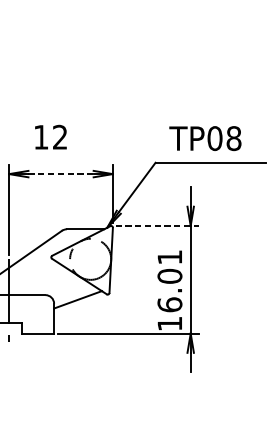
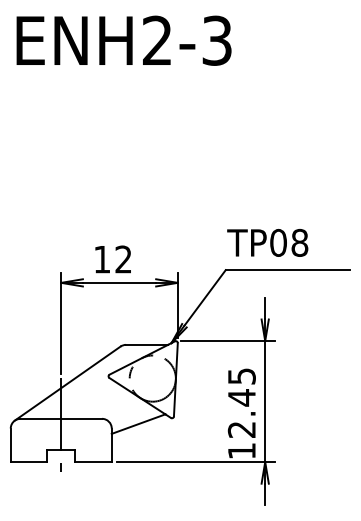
text: (50, 137) -> (112, 259), moved
text: (205, 138) -> (267, 242), moved
line: (61, 173) -> (119, 282), dashed -> solid
line: (158, 226) -> (228, 341), dashed -> solid
text: (169, 280) -> (241, 402), 16.01 -> 12.45

